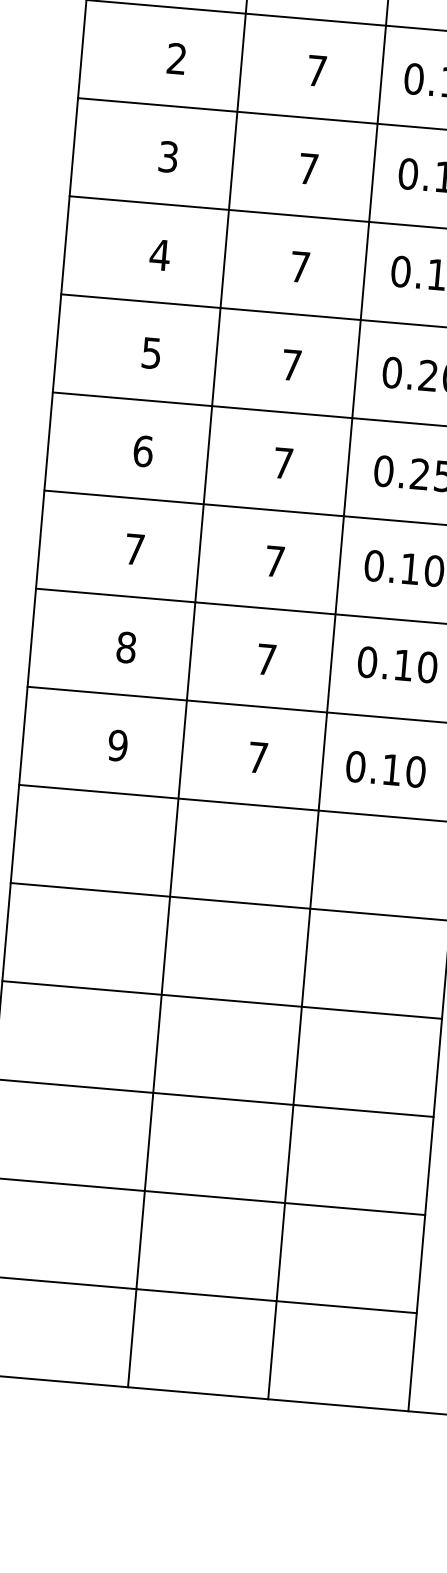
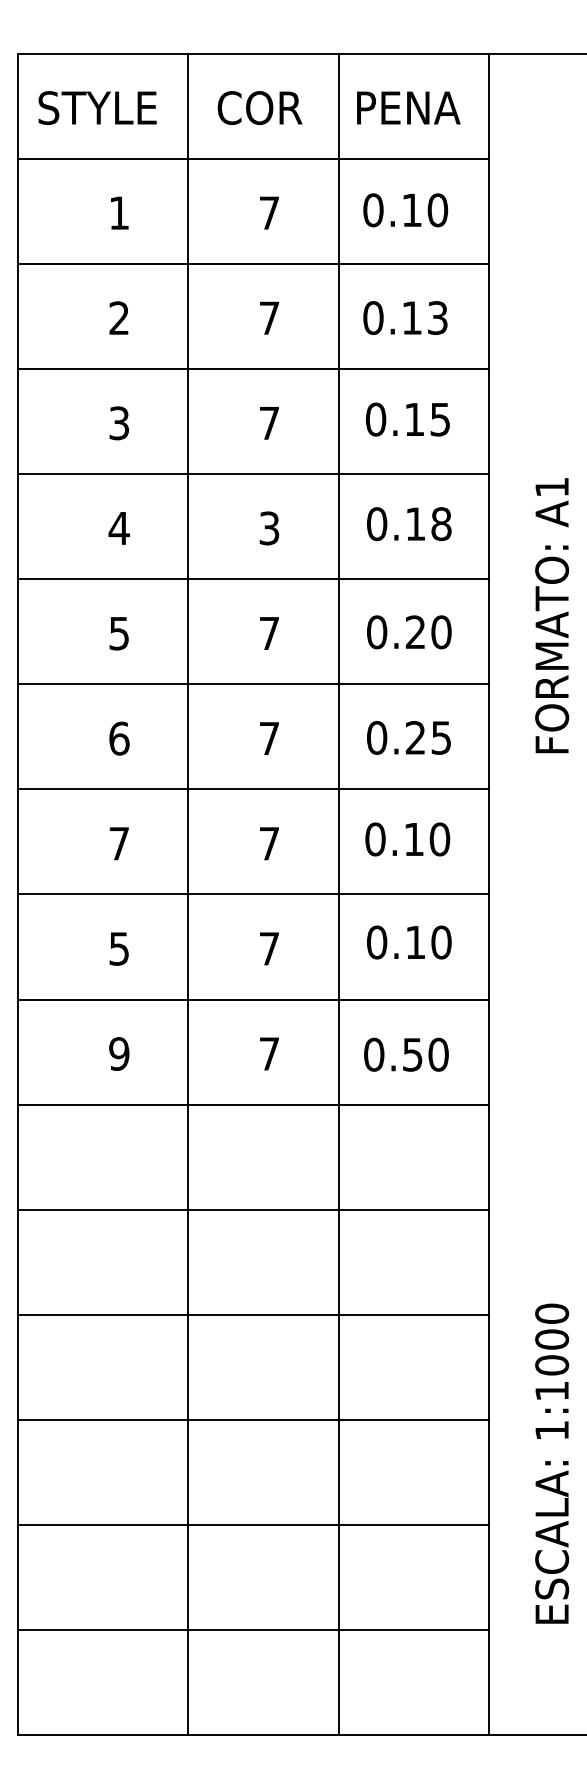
text: (300, 267) -> (269, 528), 7 -> 3
text: (126, 647) -> (119, 948), 8 -> 5
text: (391, 769) -> (412, 1054), 0.10 -> 0.50

